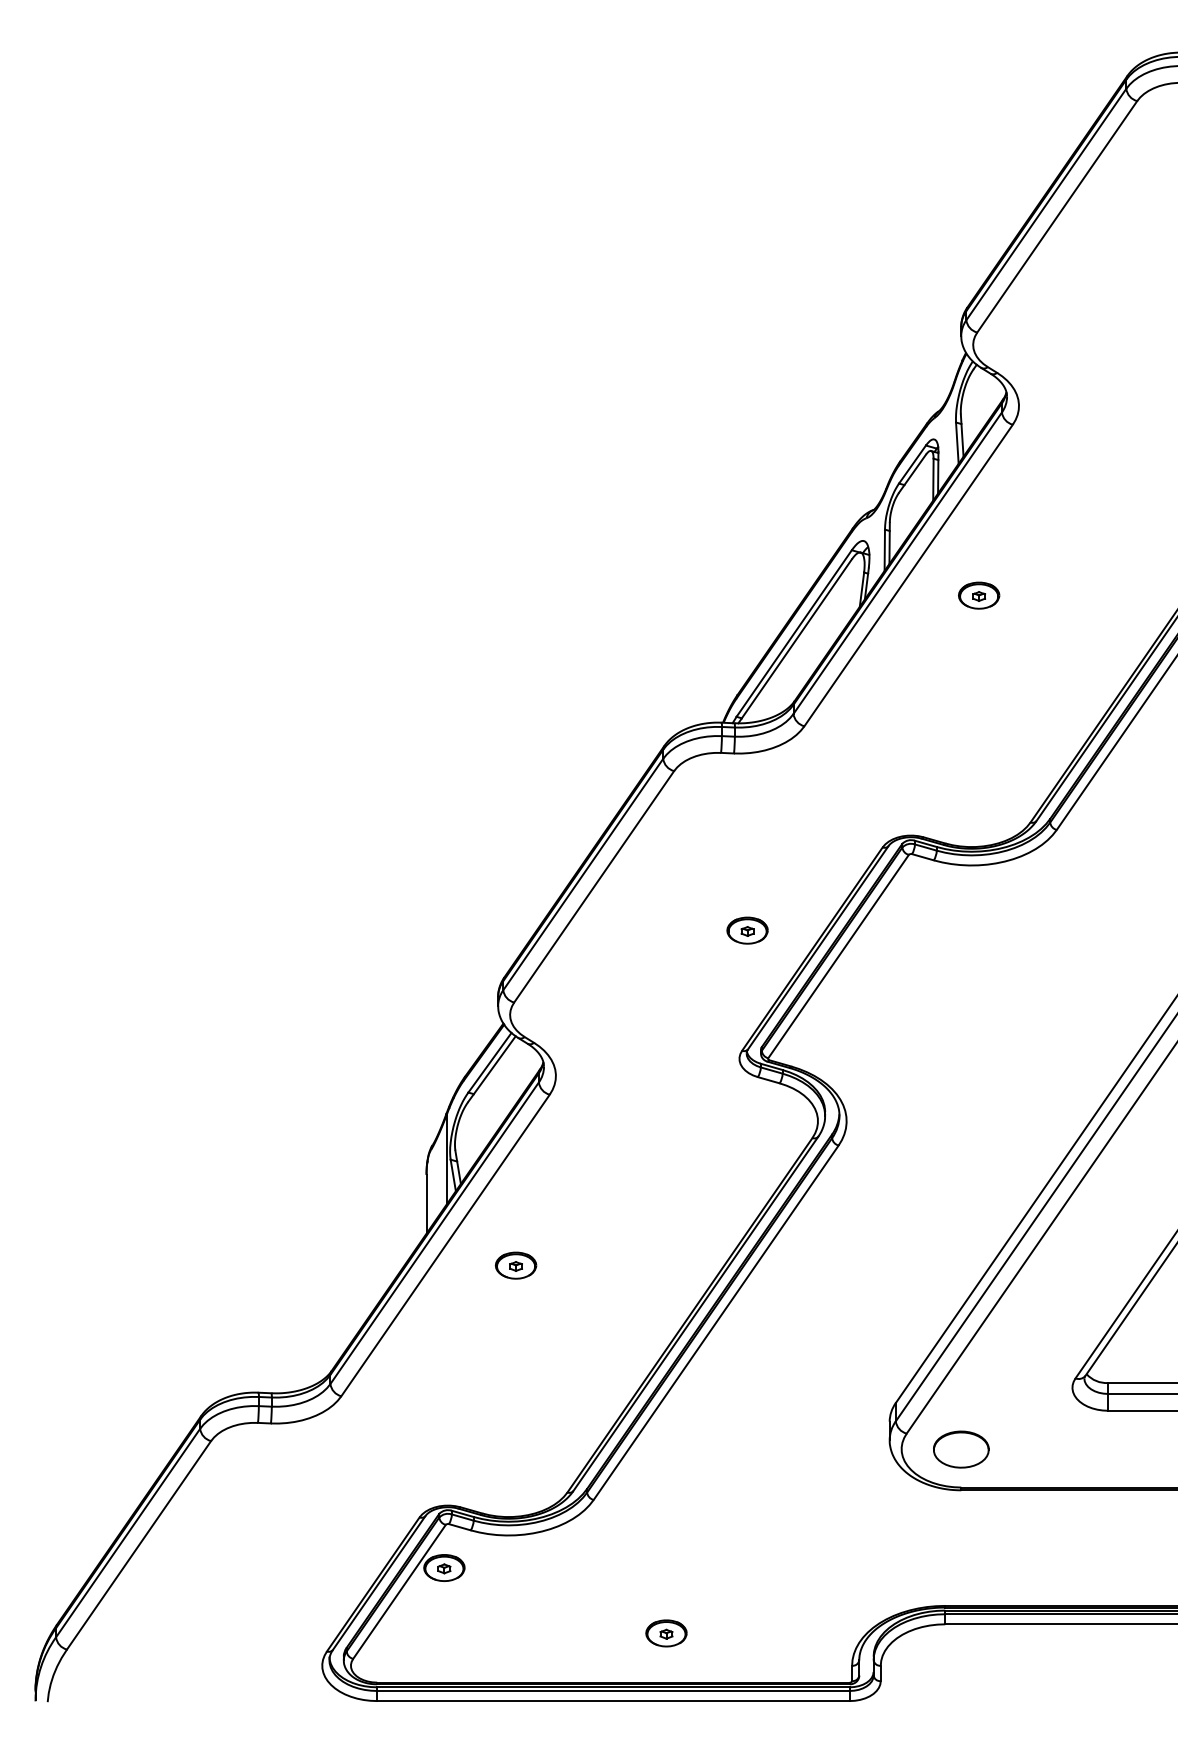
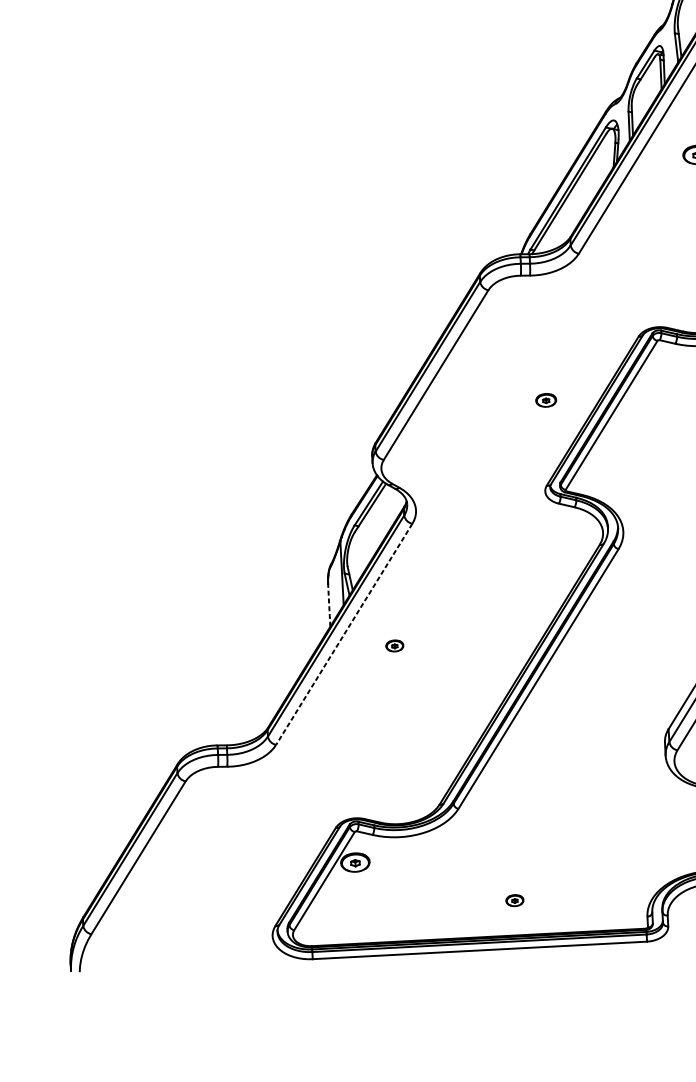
part: (747, 930) -> (546, 400), size x0.7
line: (426, 1203) -> (329, 605), solid -> dashed
line: (445, 1245) -> (344, 634), solid -> dashed
part: (515, 1265) -> (394, 645), size x0.6
part: (666, 1633) -> (514, 900), size x0.6

